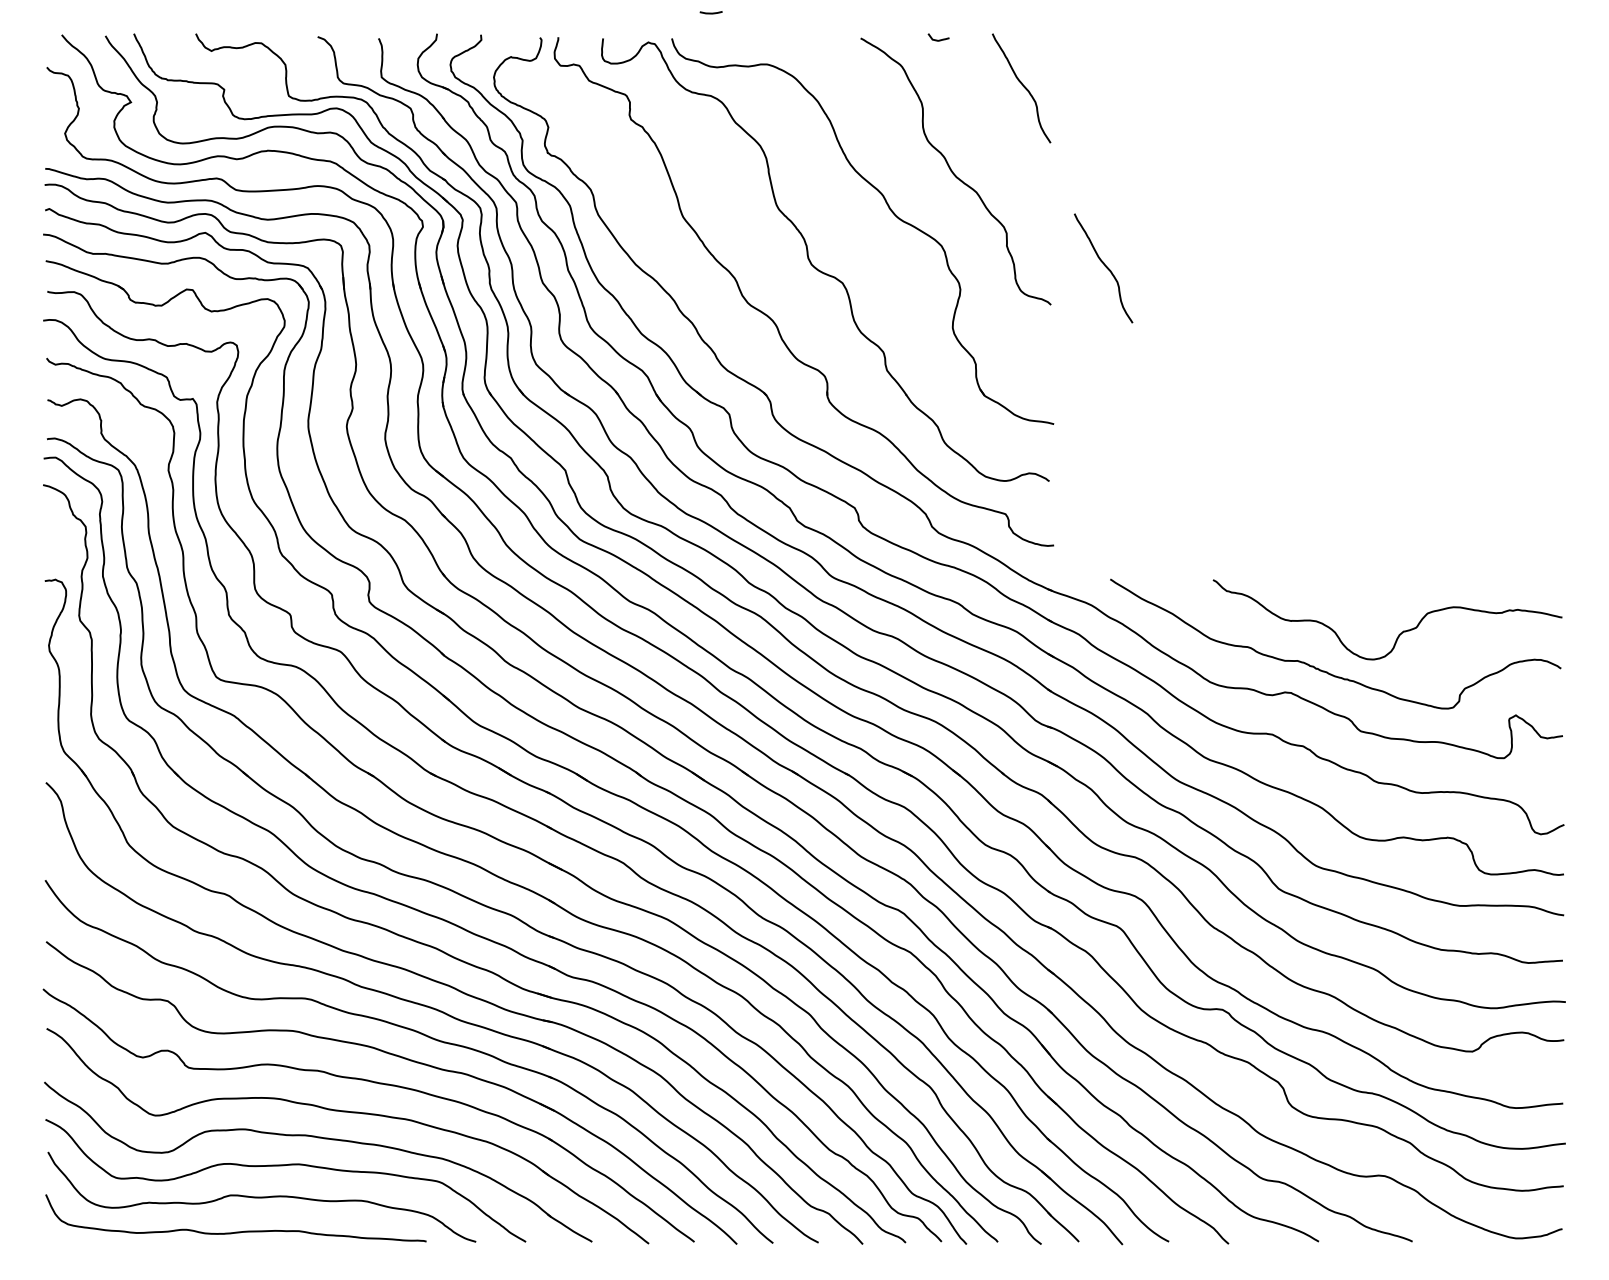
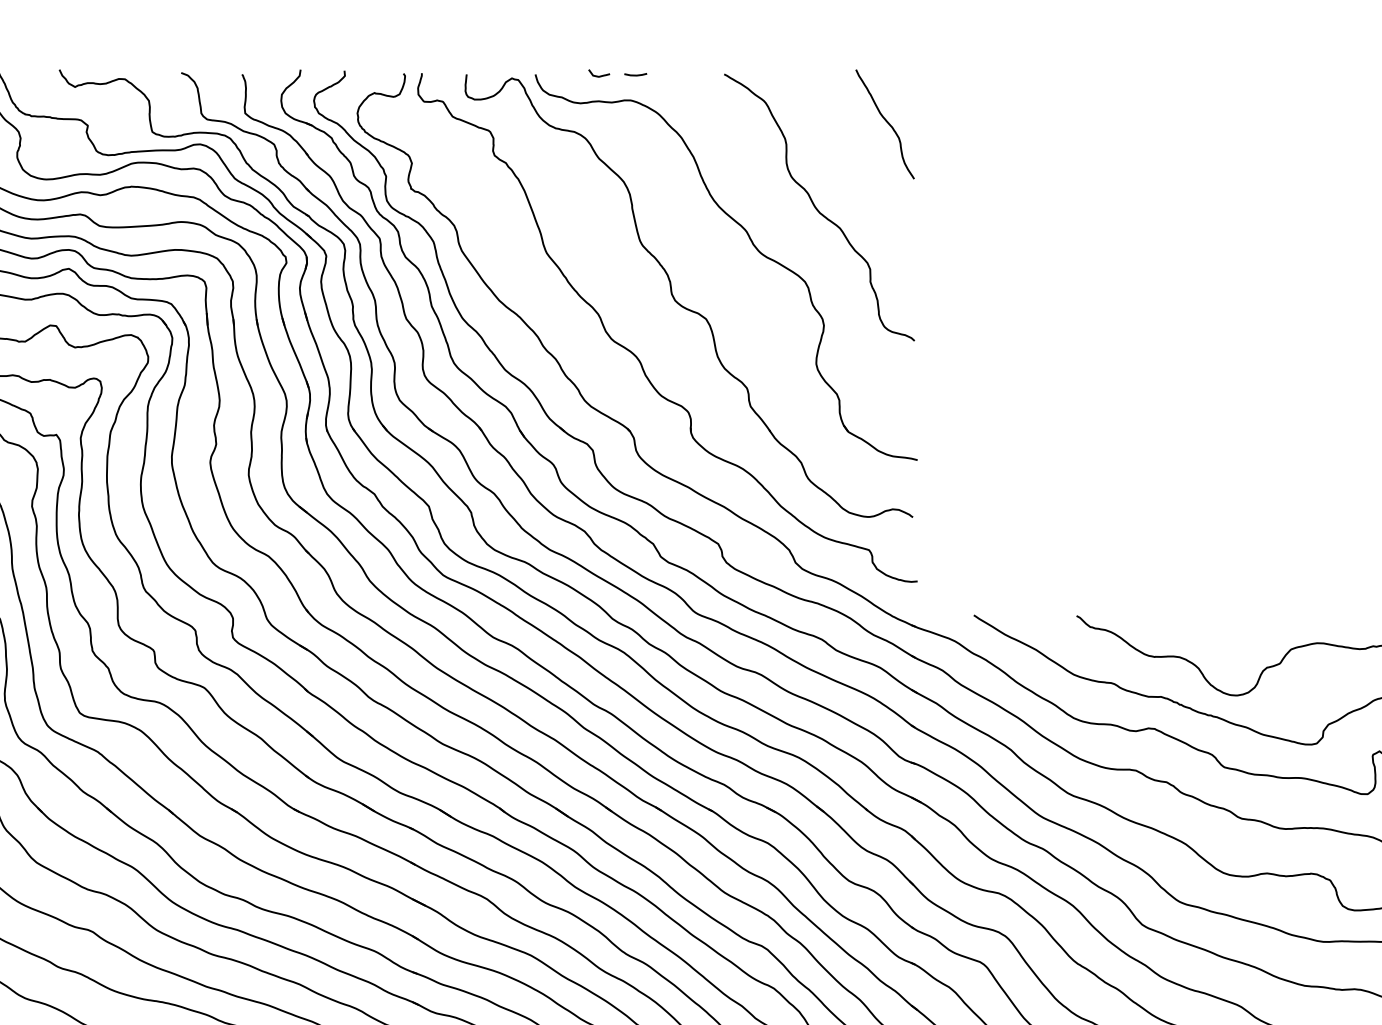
line: (710, 12) -> (635, 74), moved
curve: (938, 39) -> (599, 75), moved
curve: (1104, 266) -> (968, 302), removed

